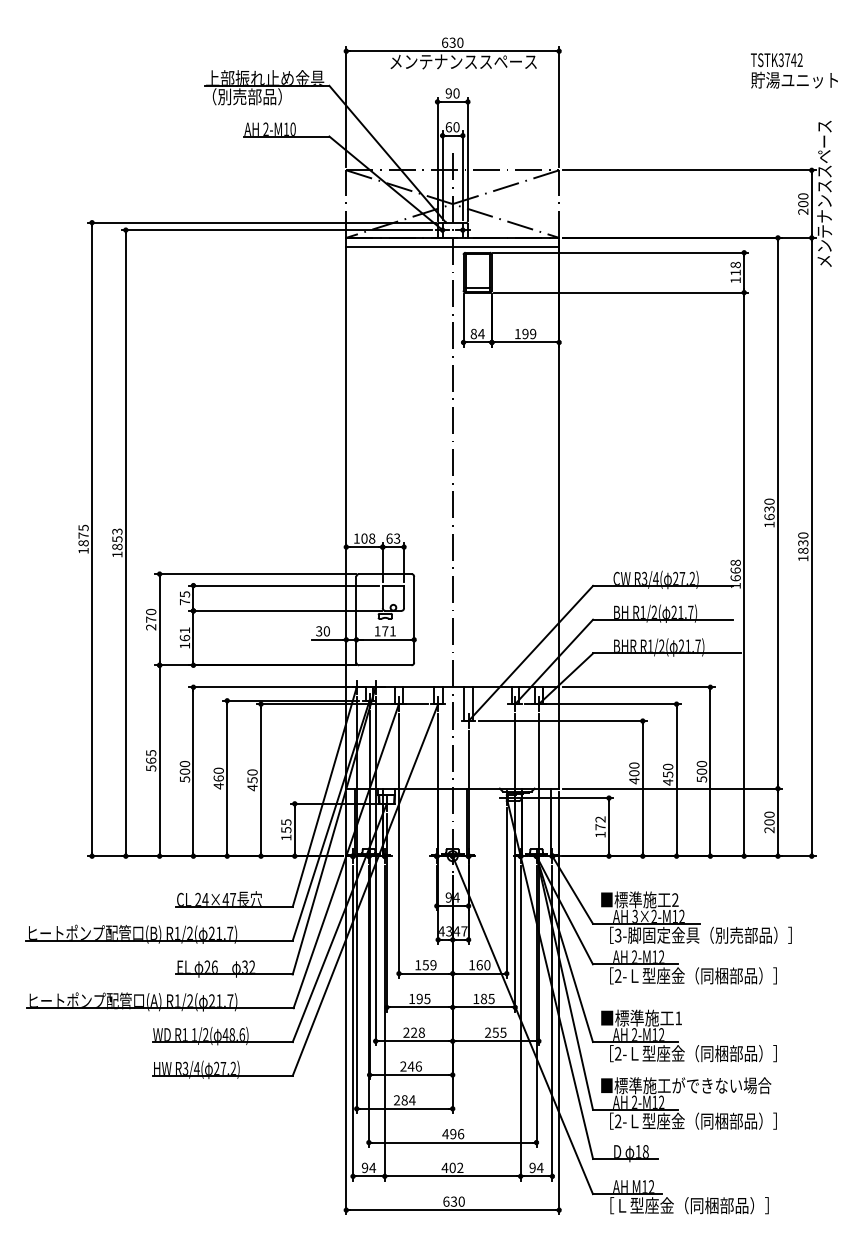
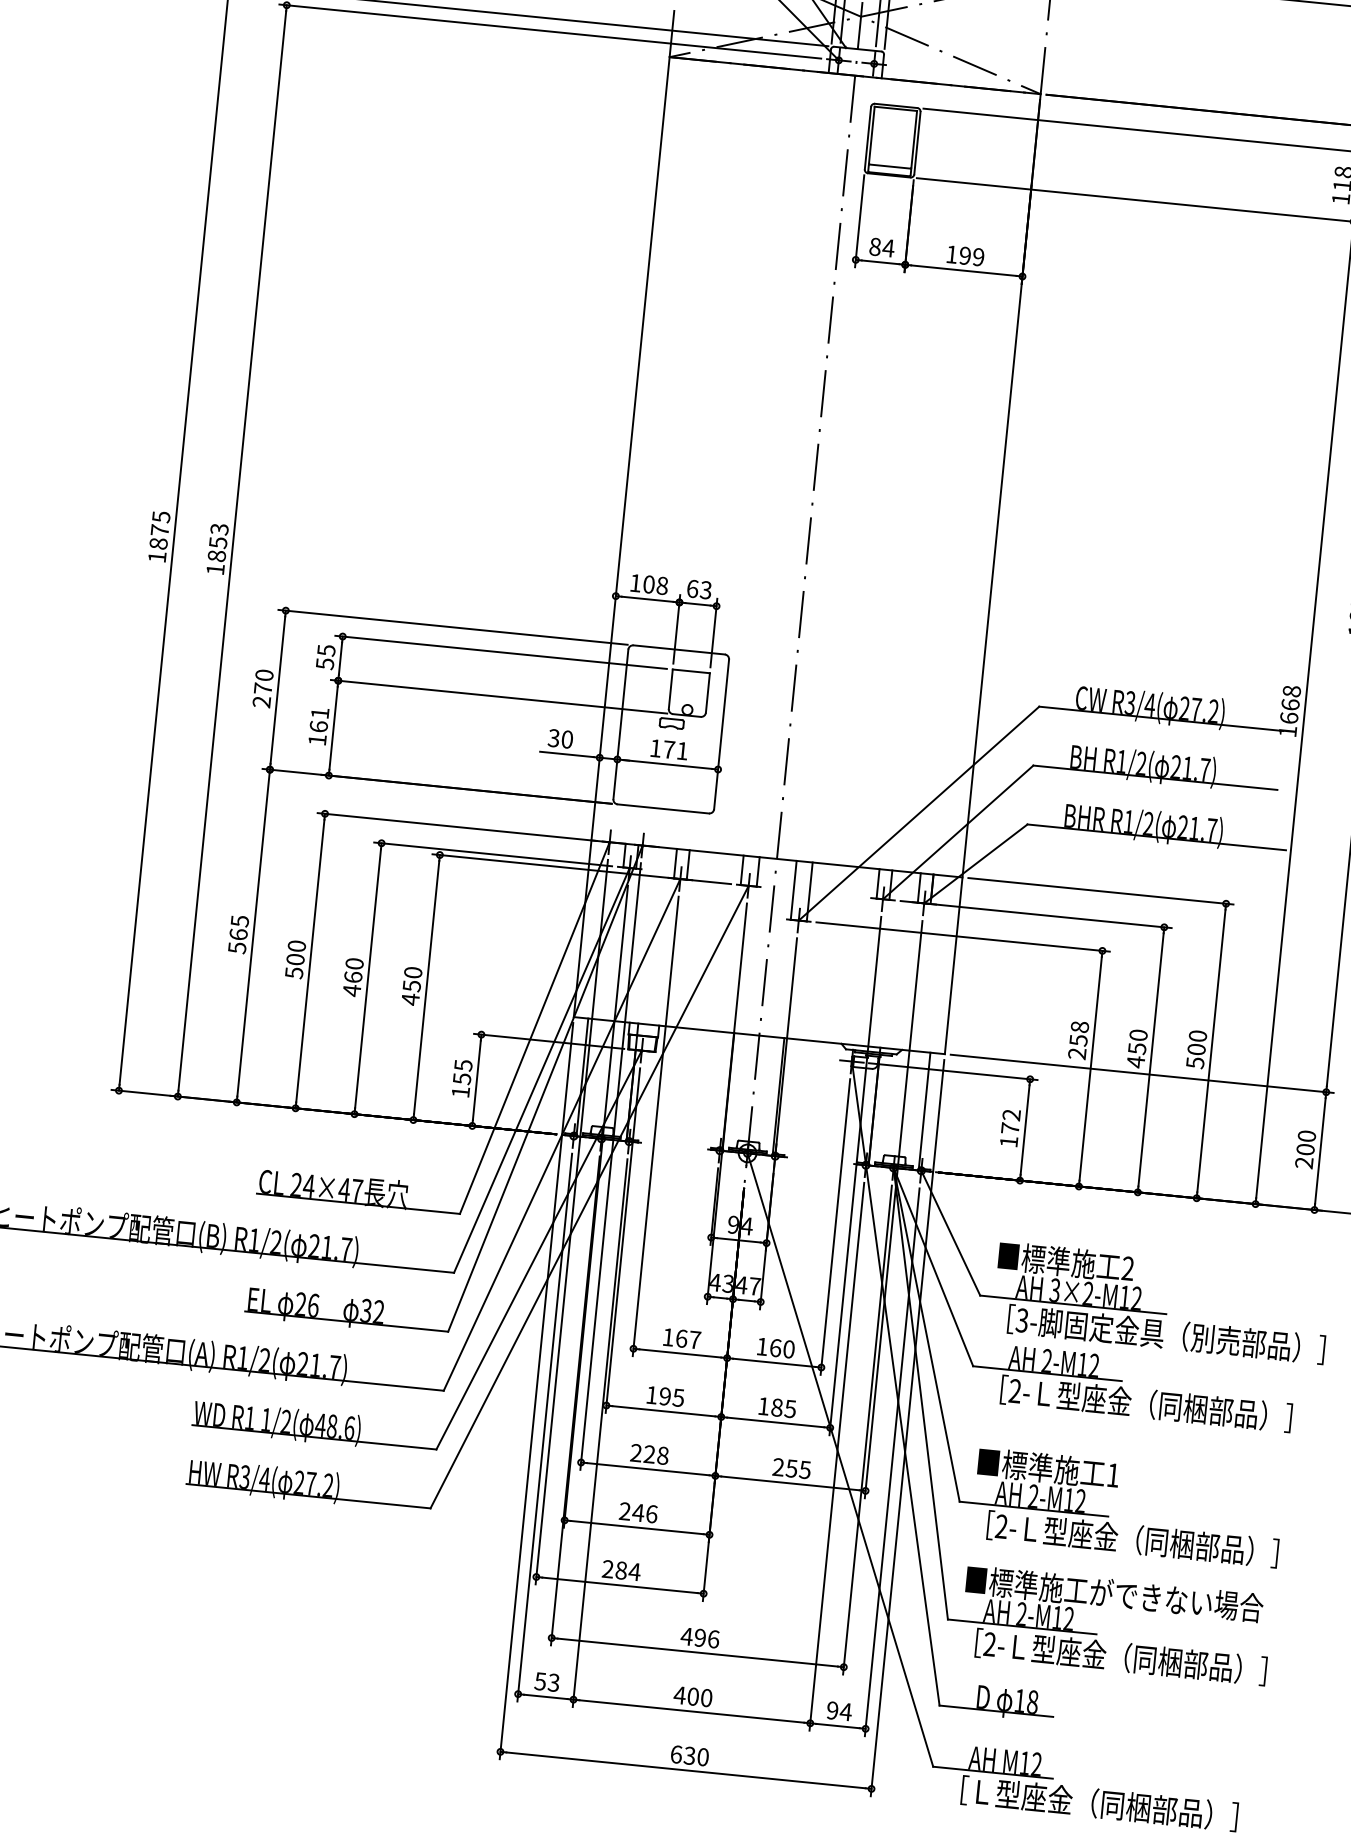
line: (452, 246) -> (853, 90), removed
text: (185, 602) -> (325, 664), 75 -> 55
text: (634, 773) -> (1078, 1040), 400 -> 258
text: (429, 965) -> (688, 1339), 159 -> 167
text: (368, 1167) -> (546, 1681), 94 -> 53
text: (460, 1167) -> (706, 1697), 402 -> 400

